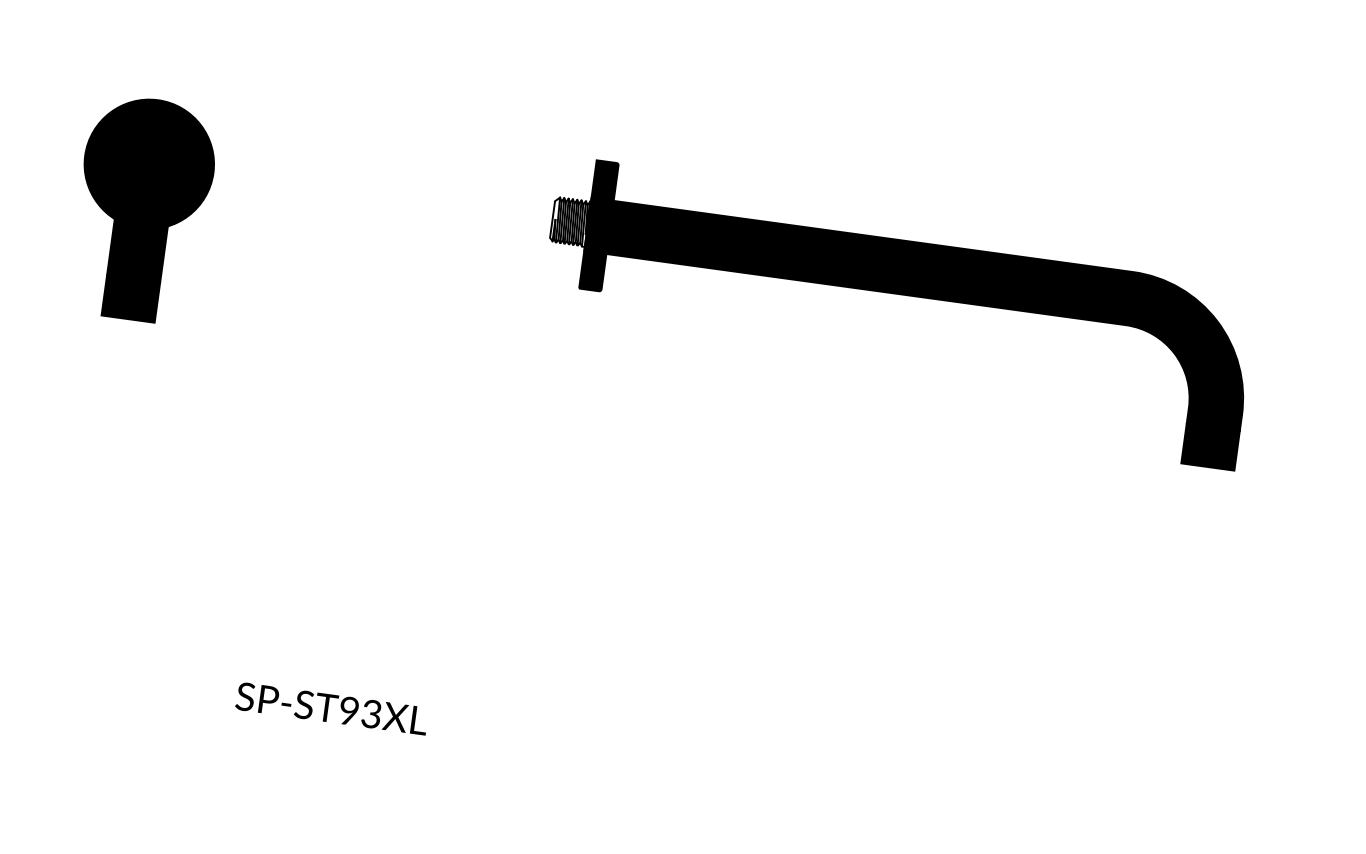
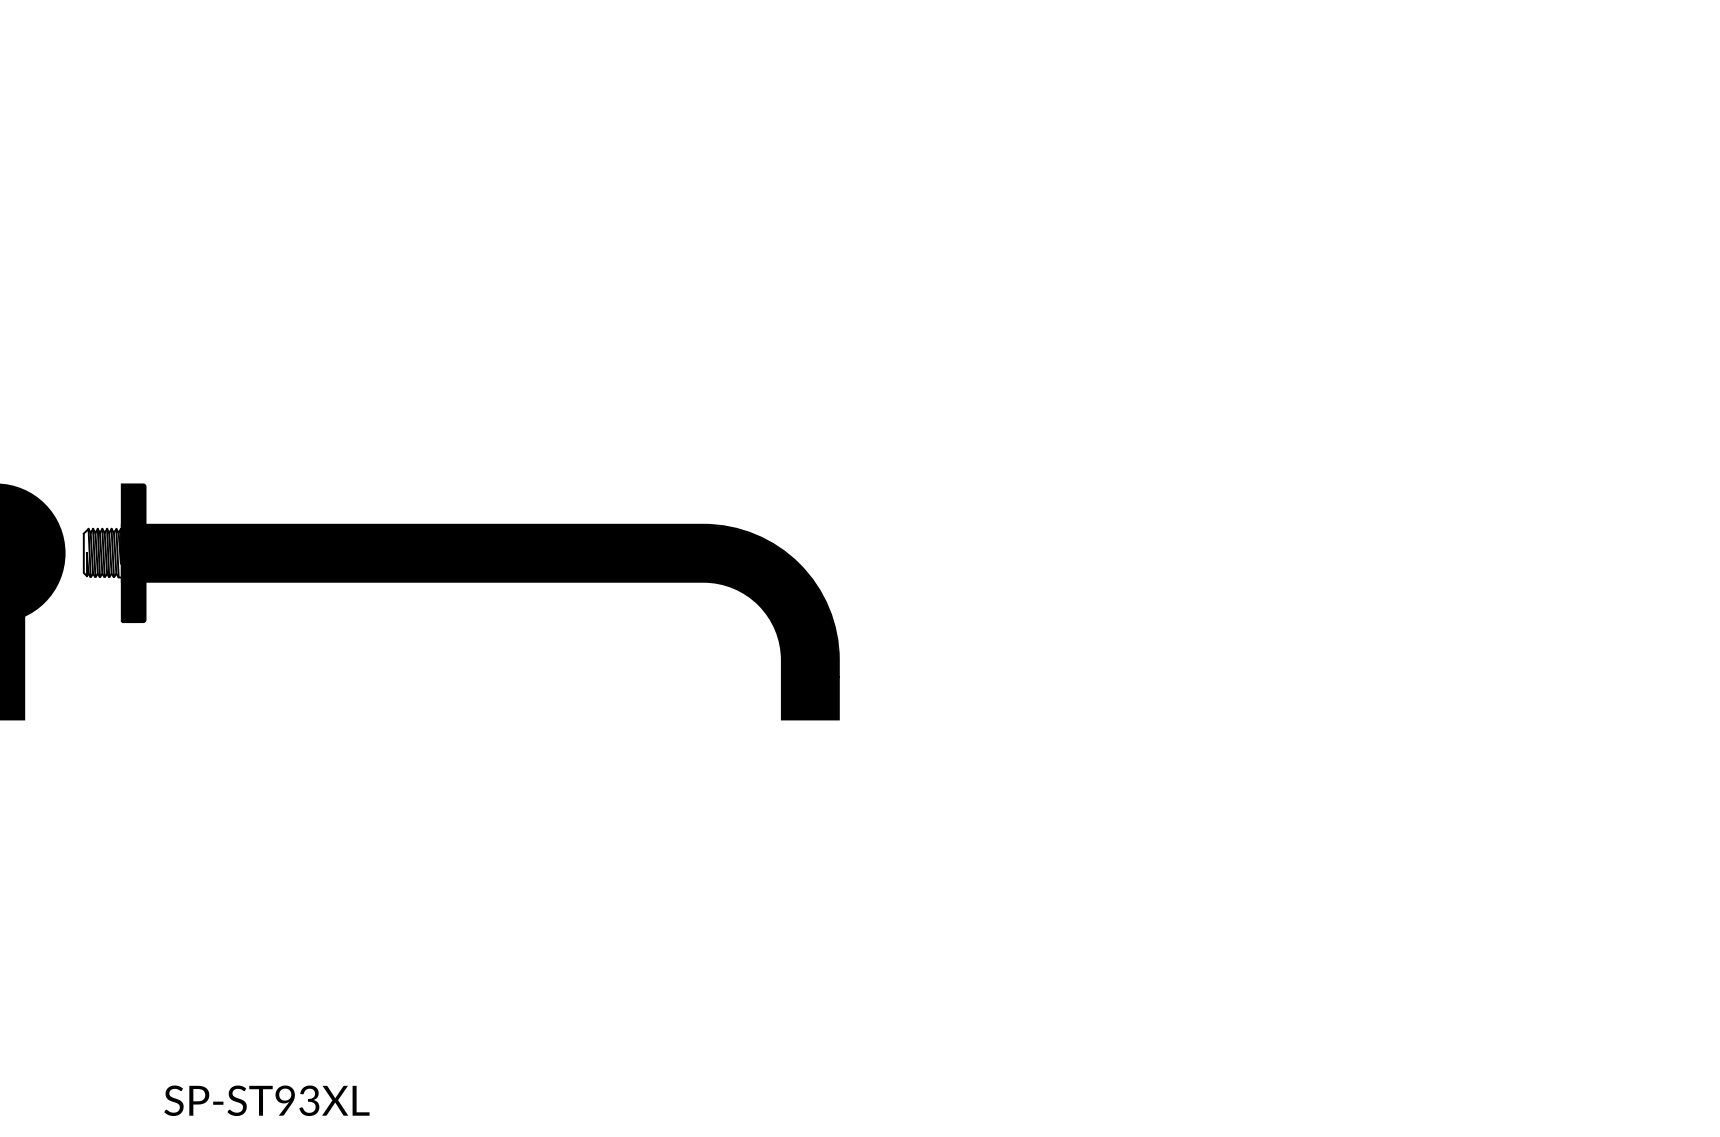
part: (899, 294) -> (460, 582), moved

